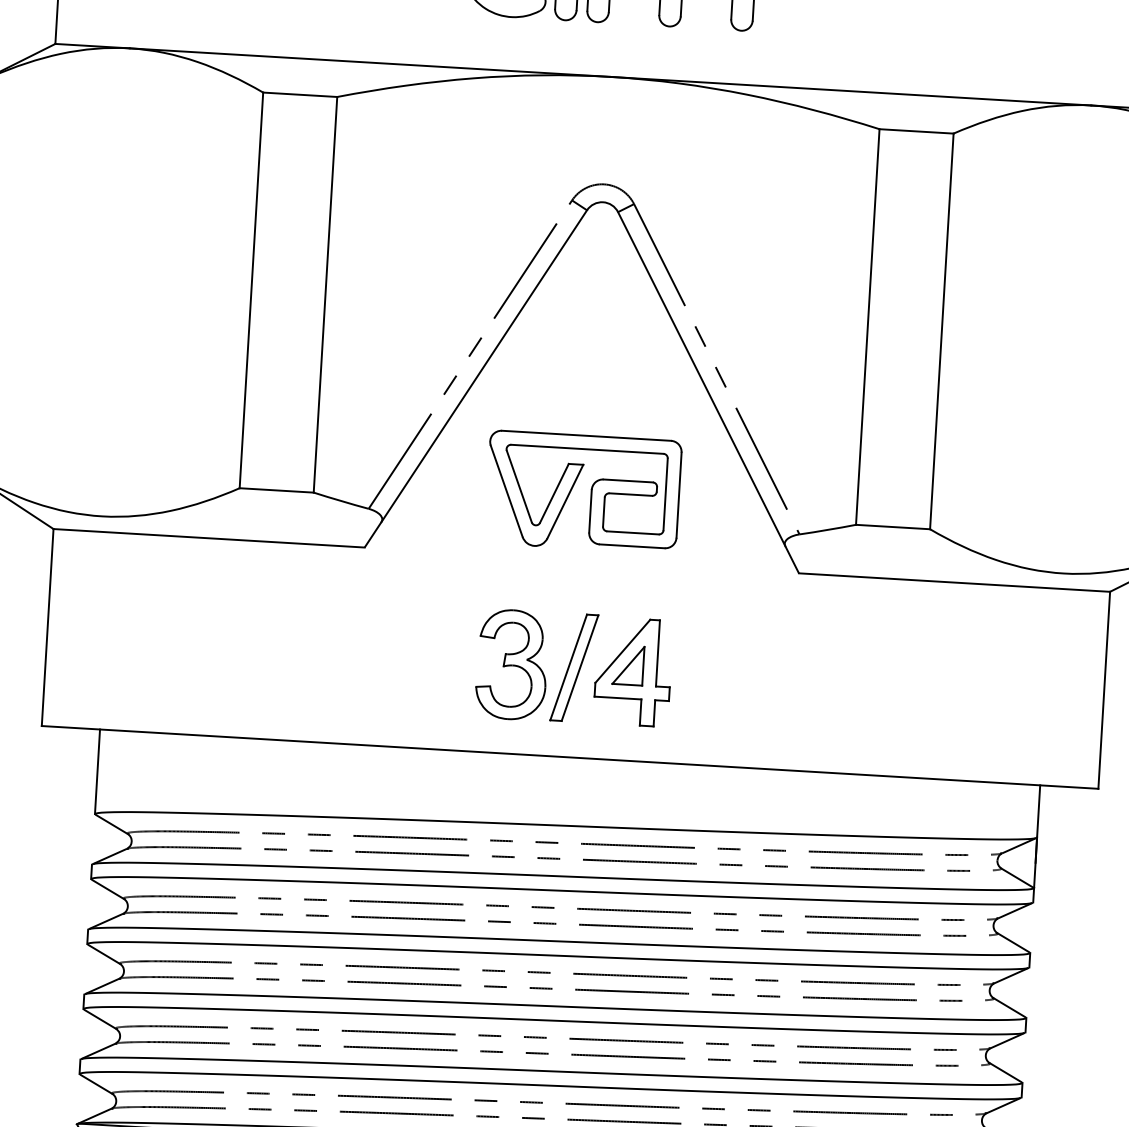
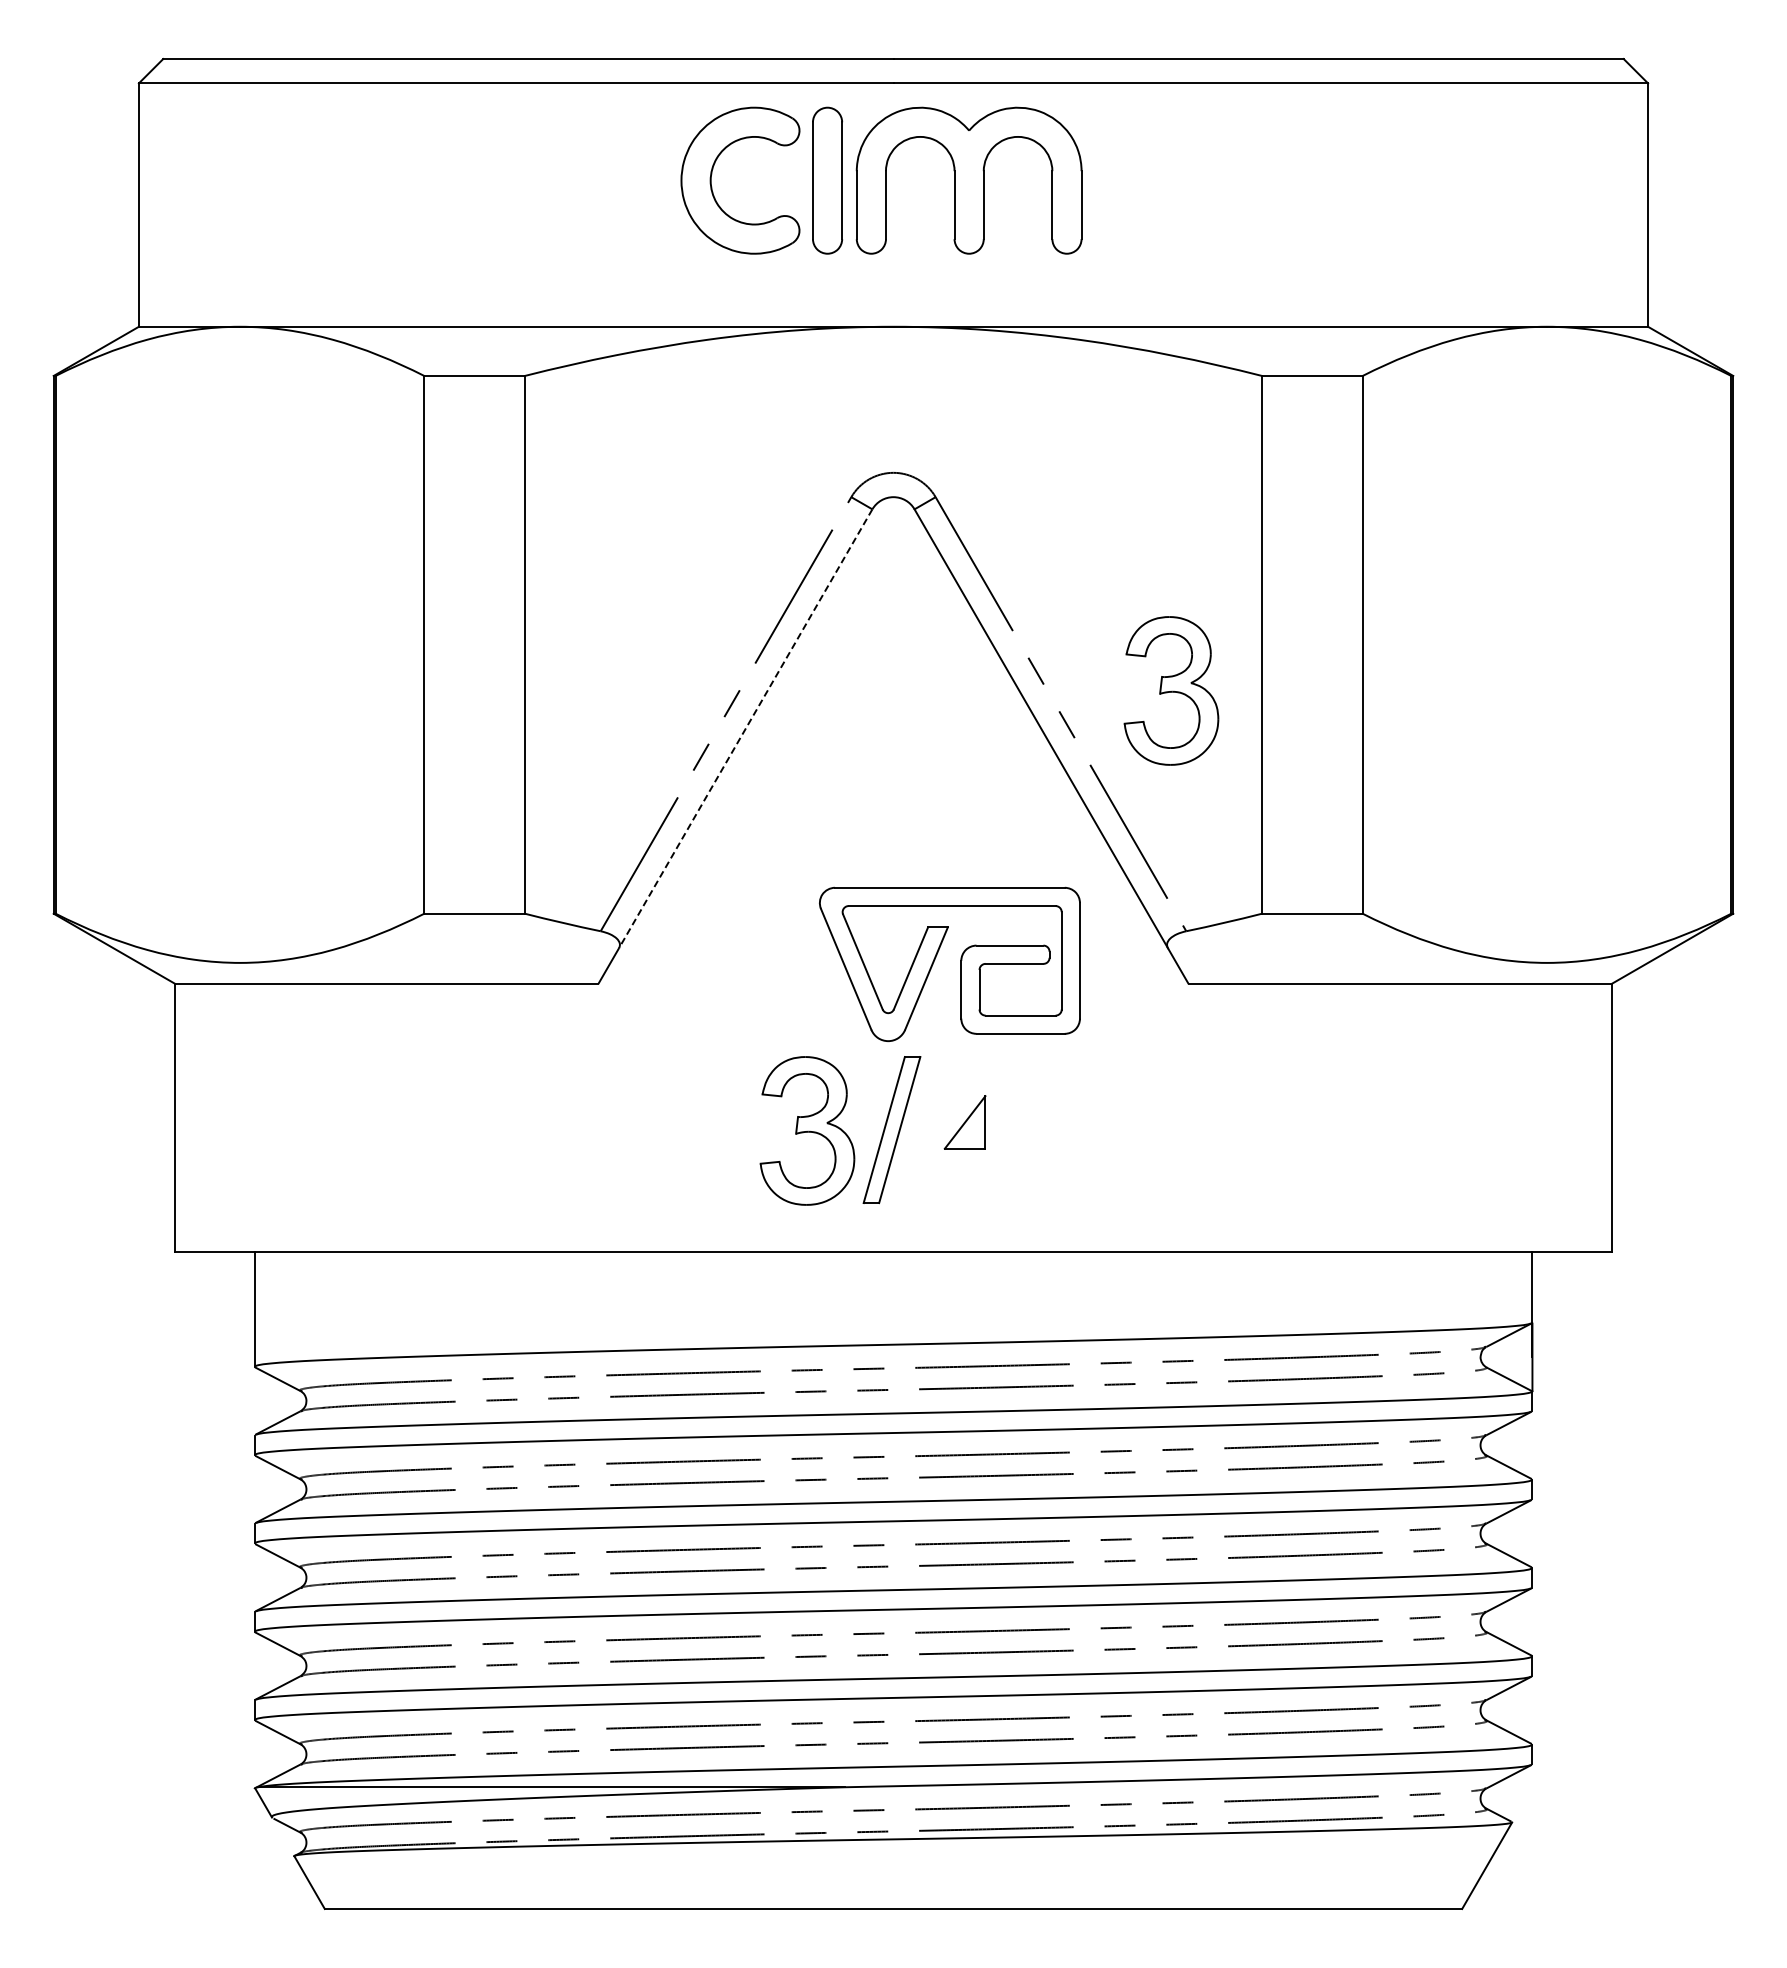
part: (799, 356) -> (1171, 690), added
line: (484, 366) -> (745, 729), solid -> dashed
part: (591, 491) -> (960, 963), moved
part: (632, 671) -> (971, 1130), removed

